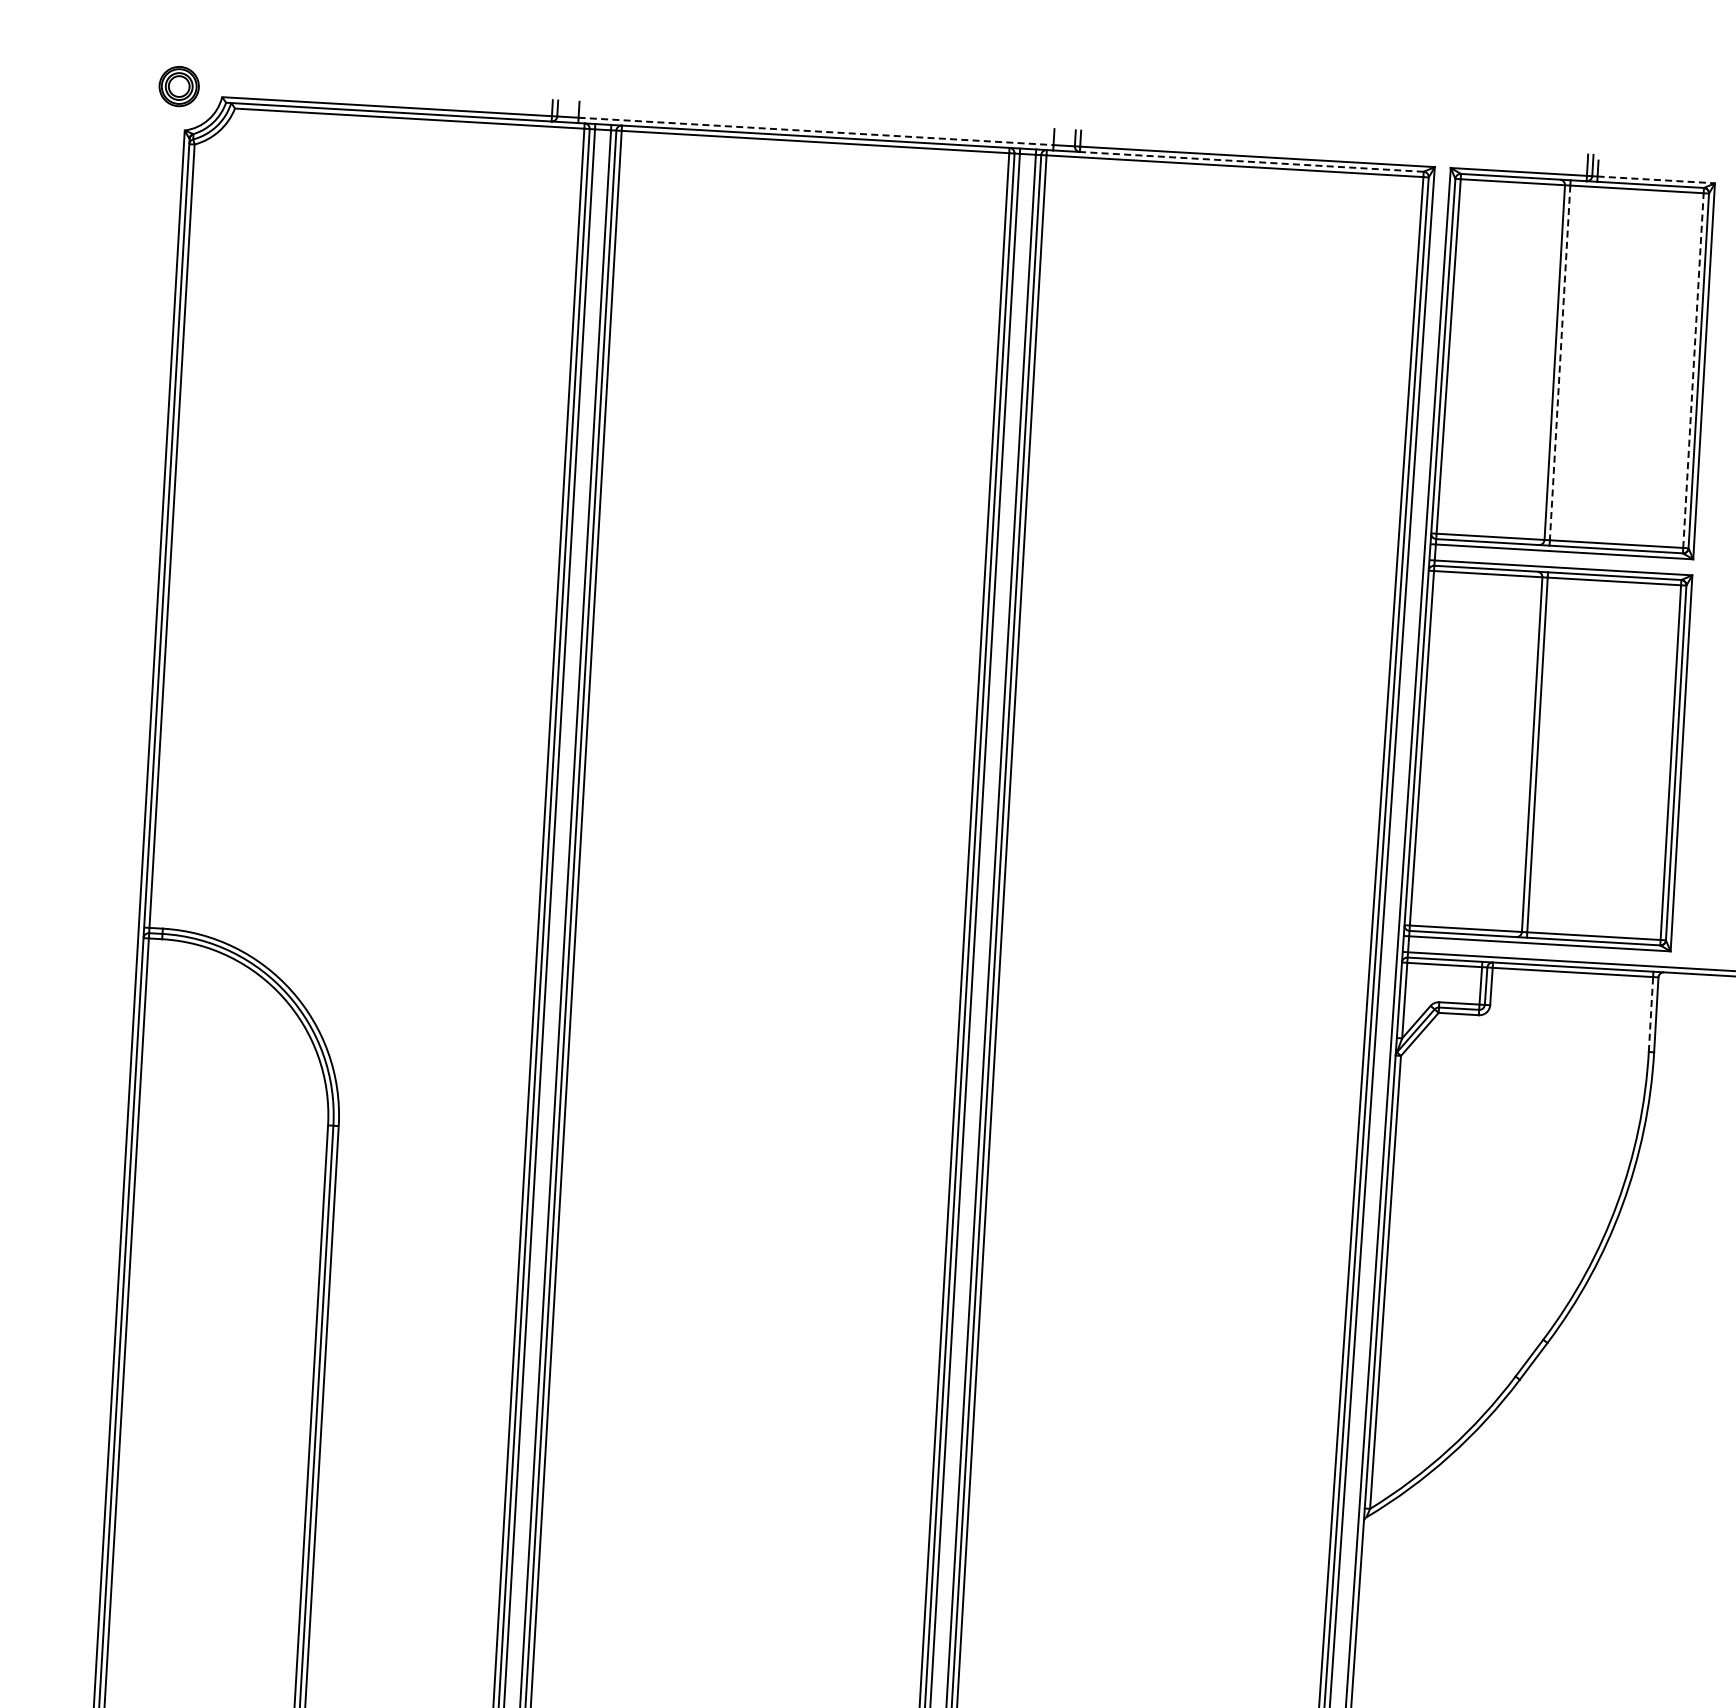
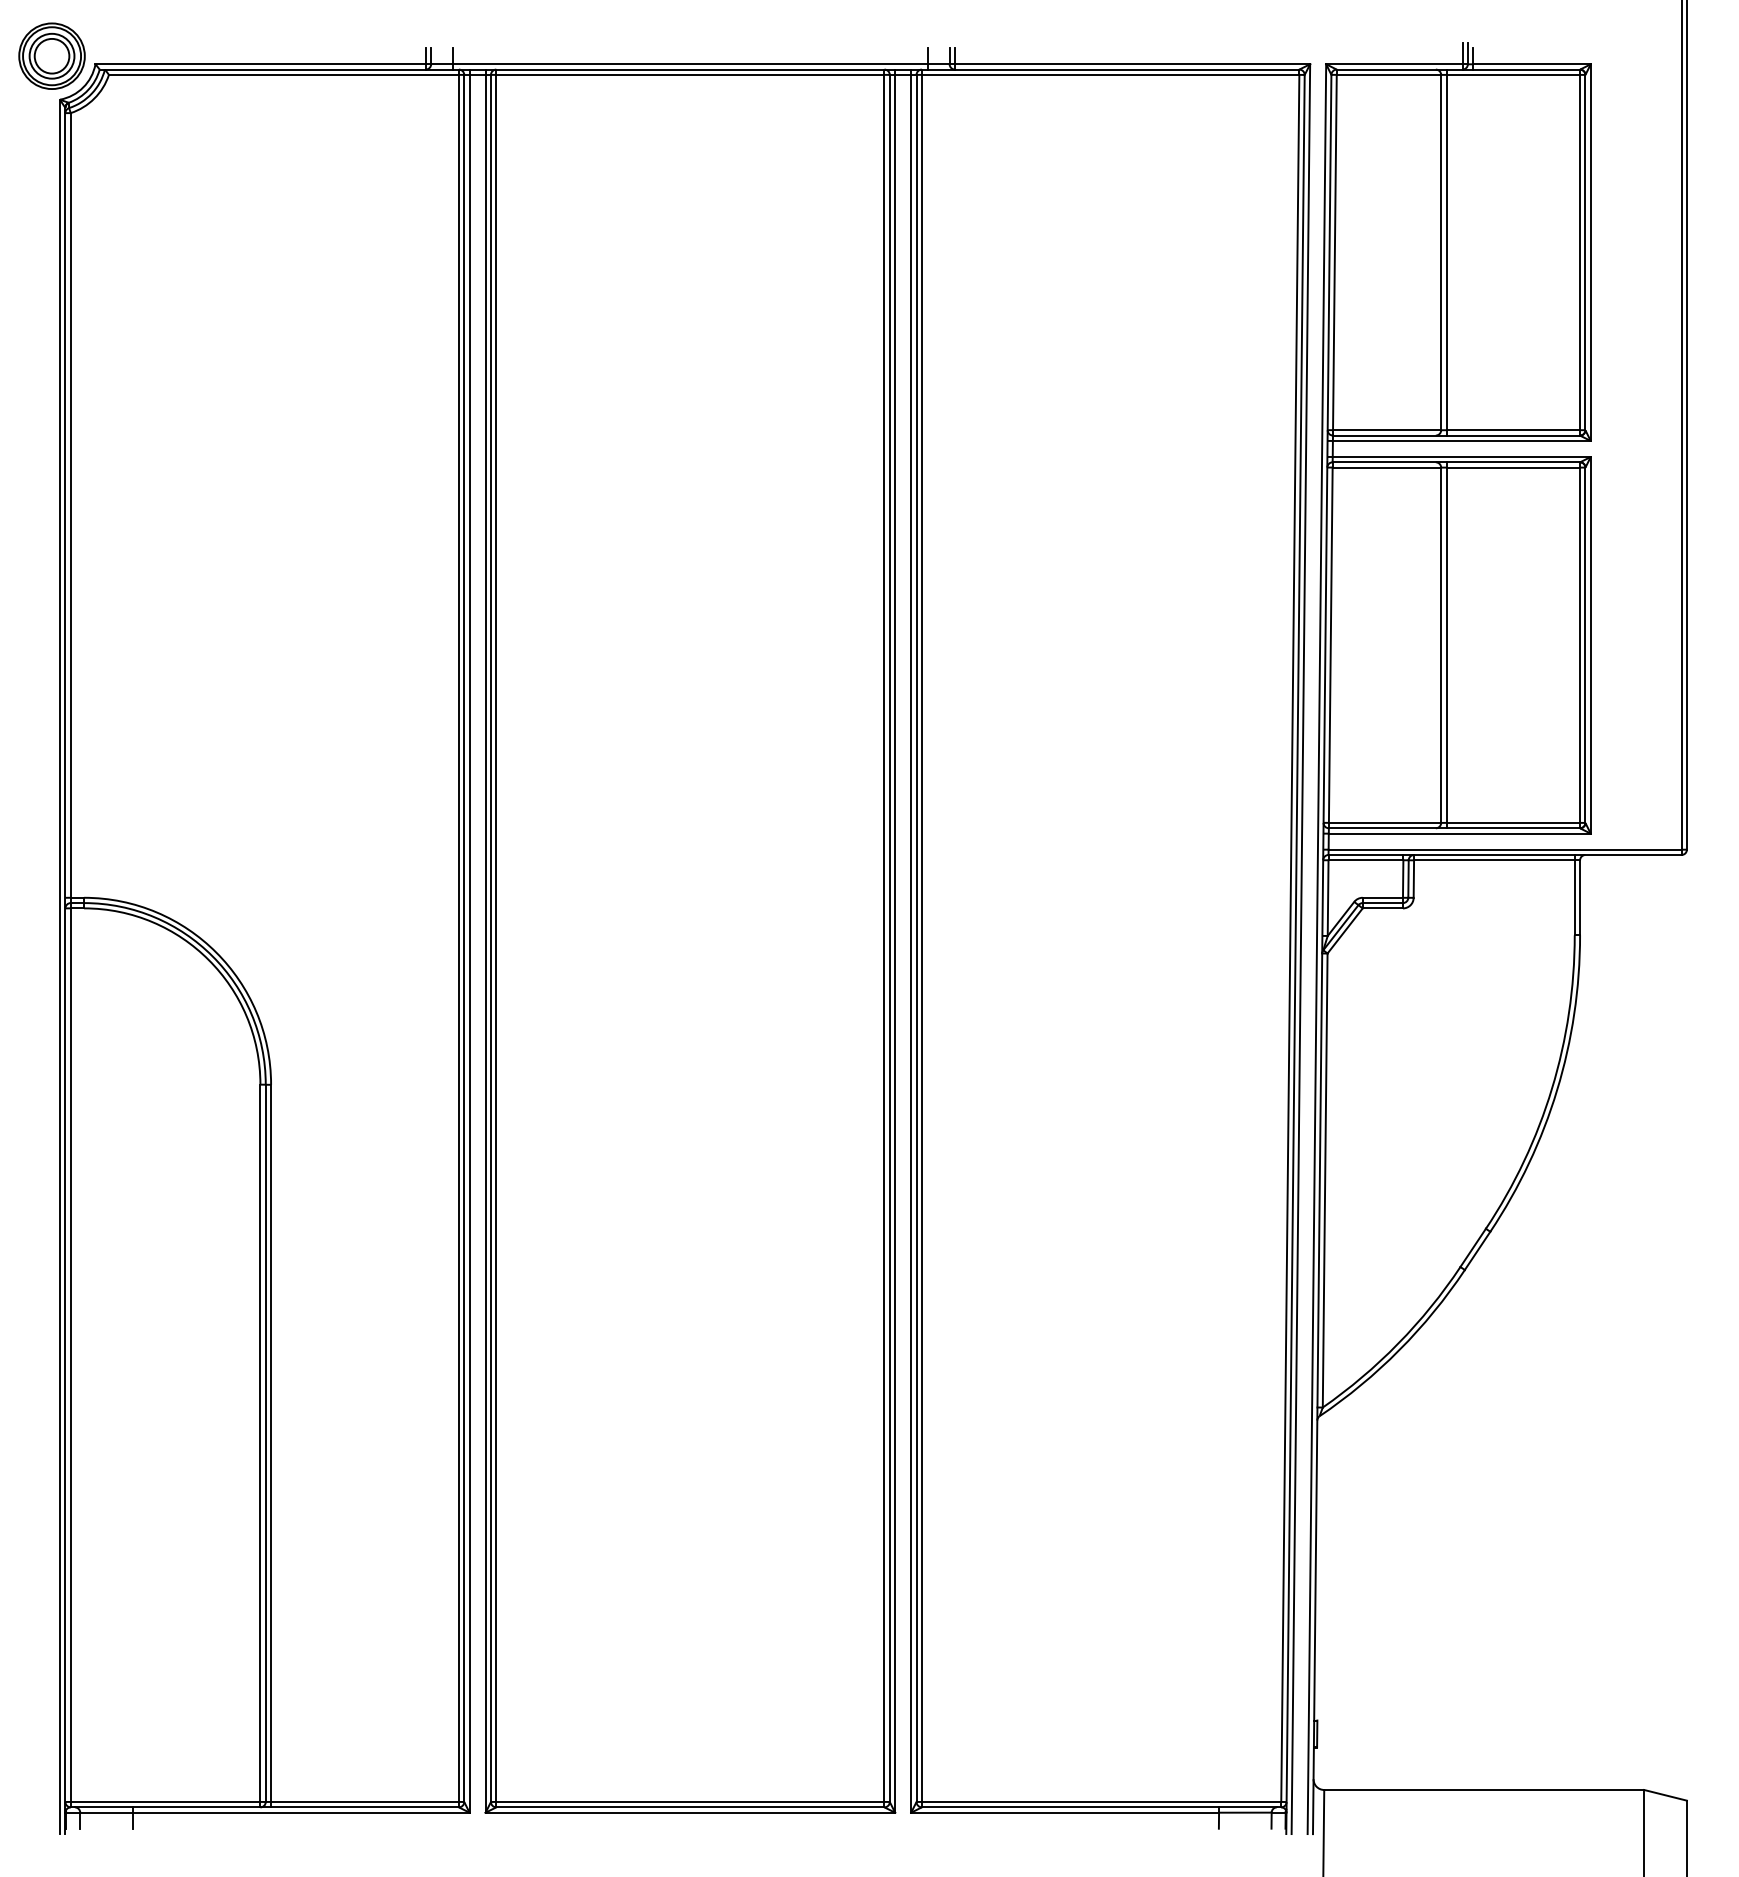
part: (178, 85) -> (51, 55), size x1.67
line: (816, 131) -> (690, 64), dashed -> solid
line: (1251, 161) -> (1126, 69), dashed -> solid
line: (1656, 180) -> (1532, 64), dashed -> solid
line: (1560, 362) -> (1446, 252), dashed -> solid
line: (1693, 370) -> (1580, 252), dashed -> solid
line: (1650, 1014) -> (1574, 897), dashed -> solid

